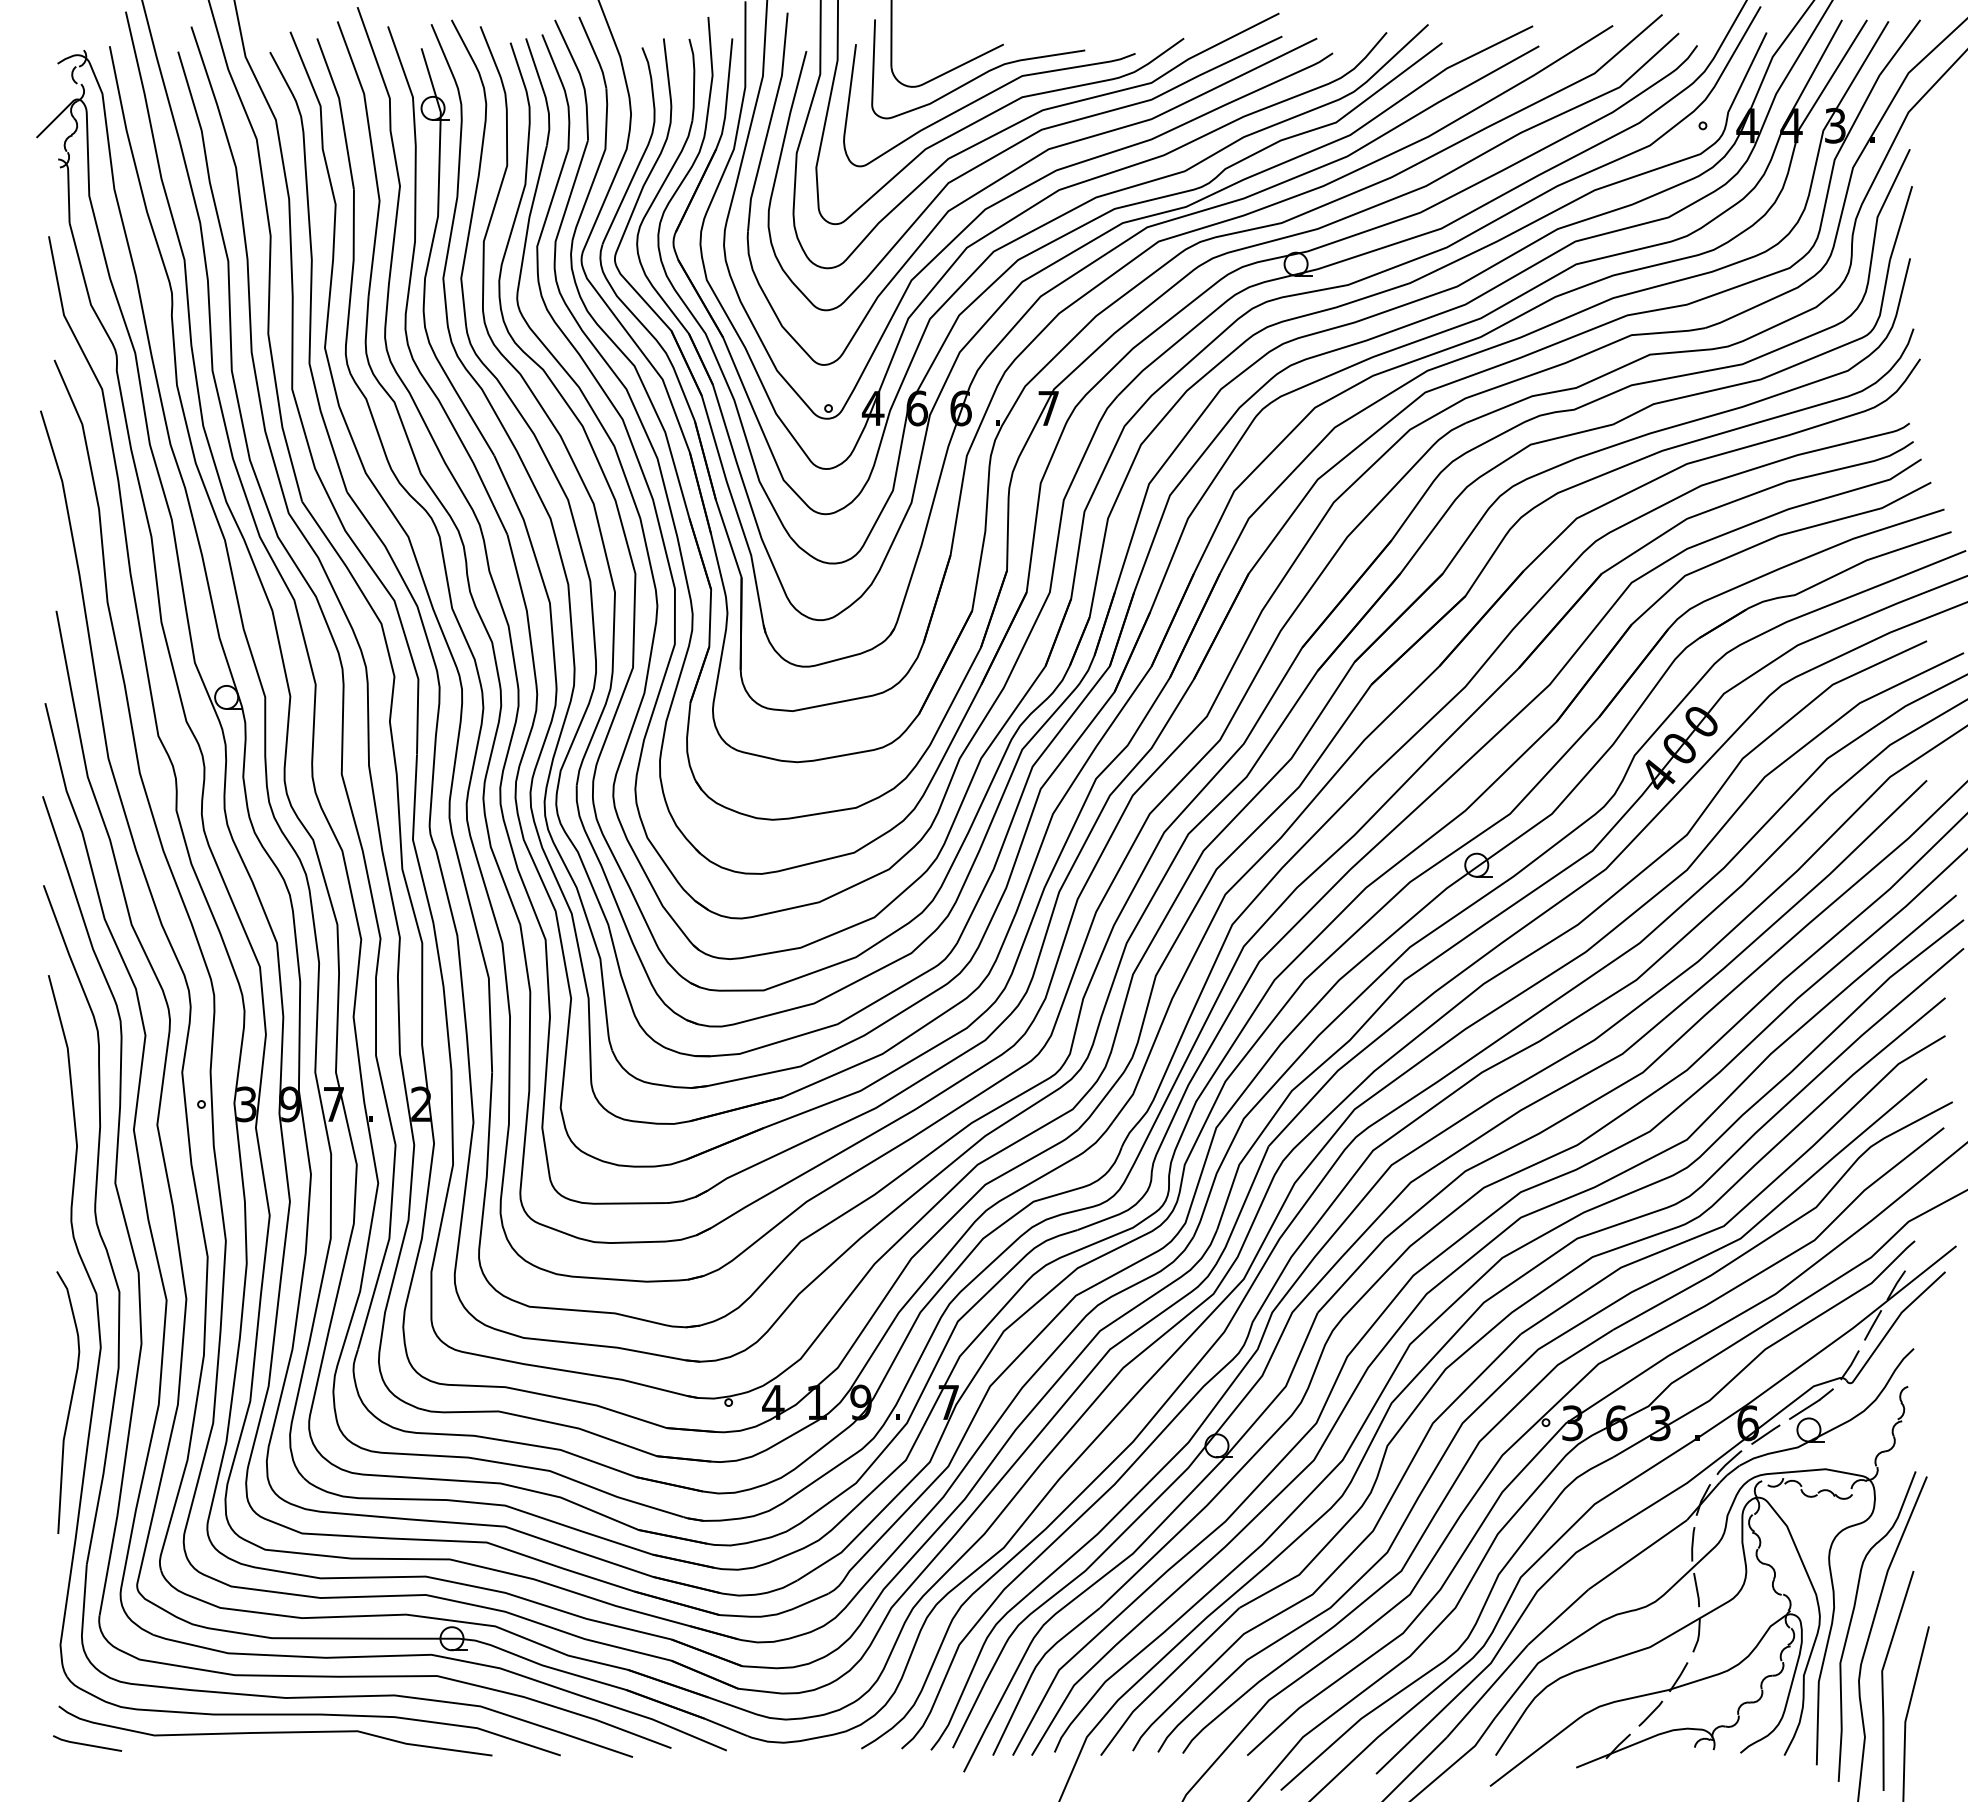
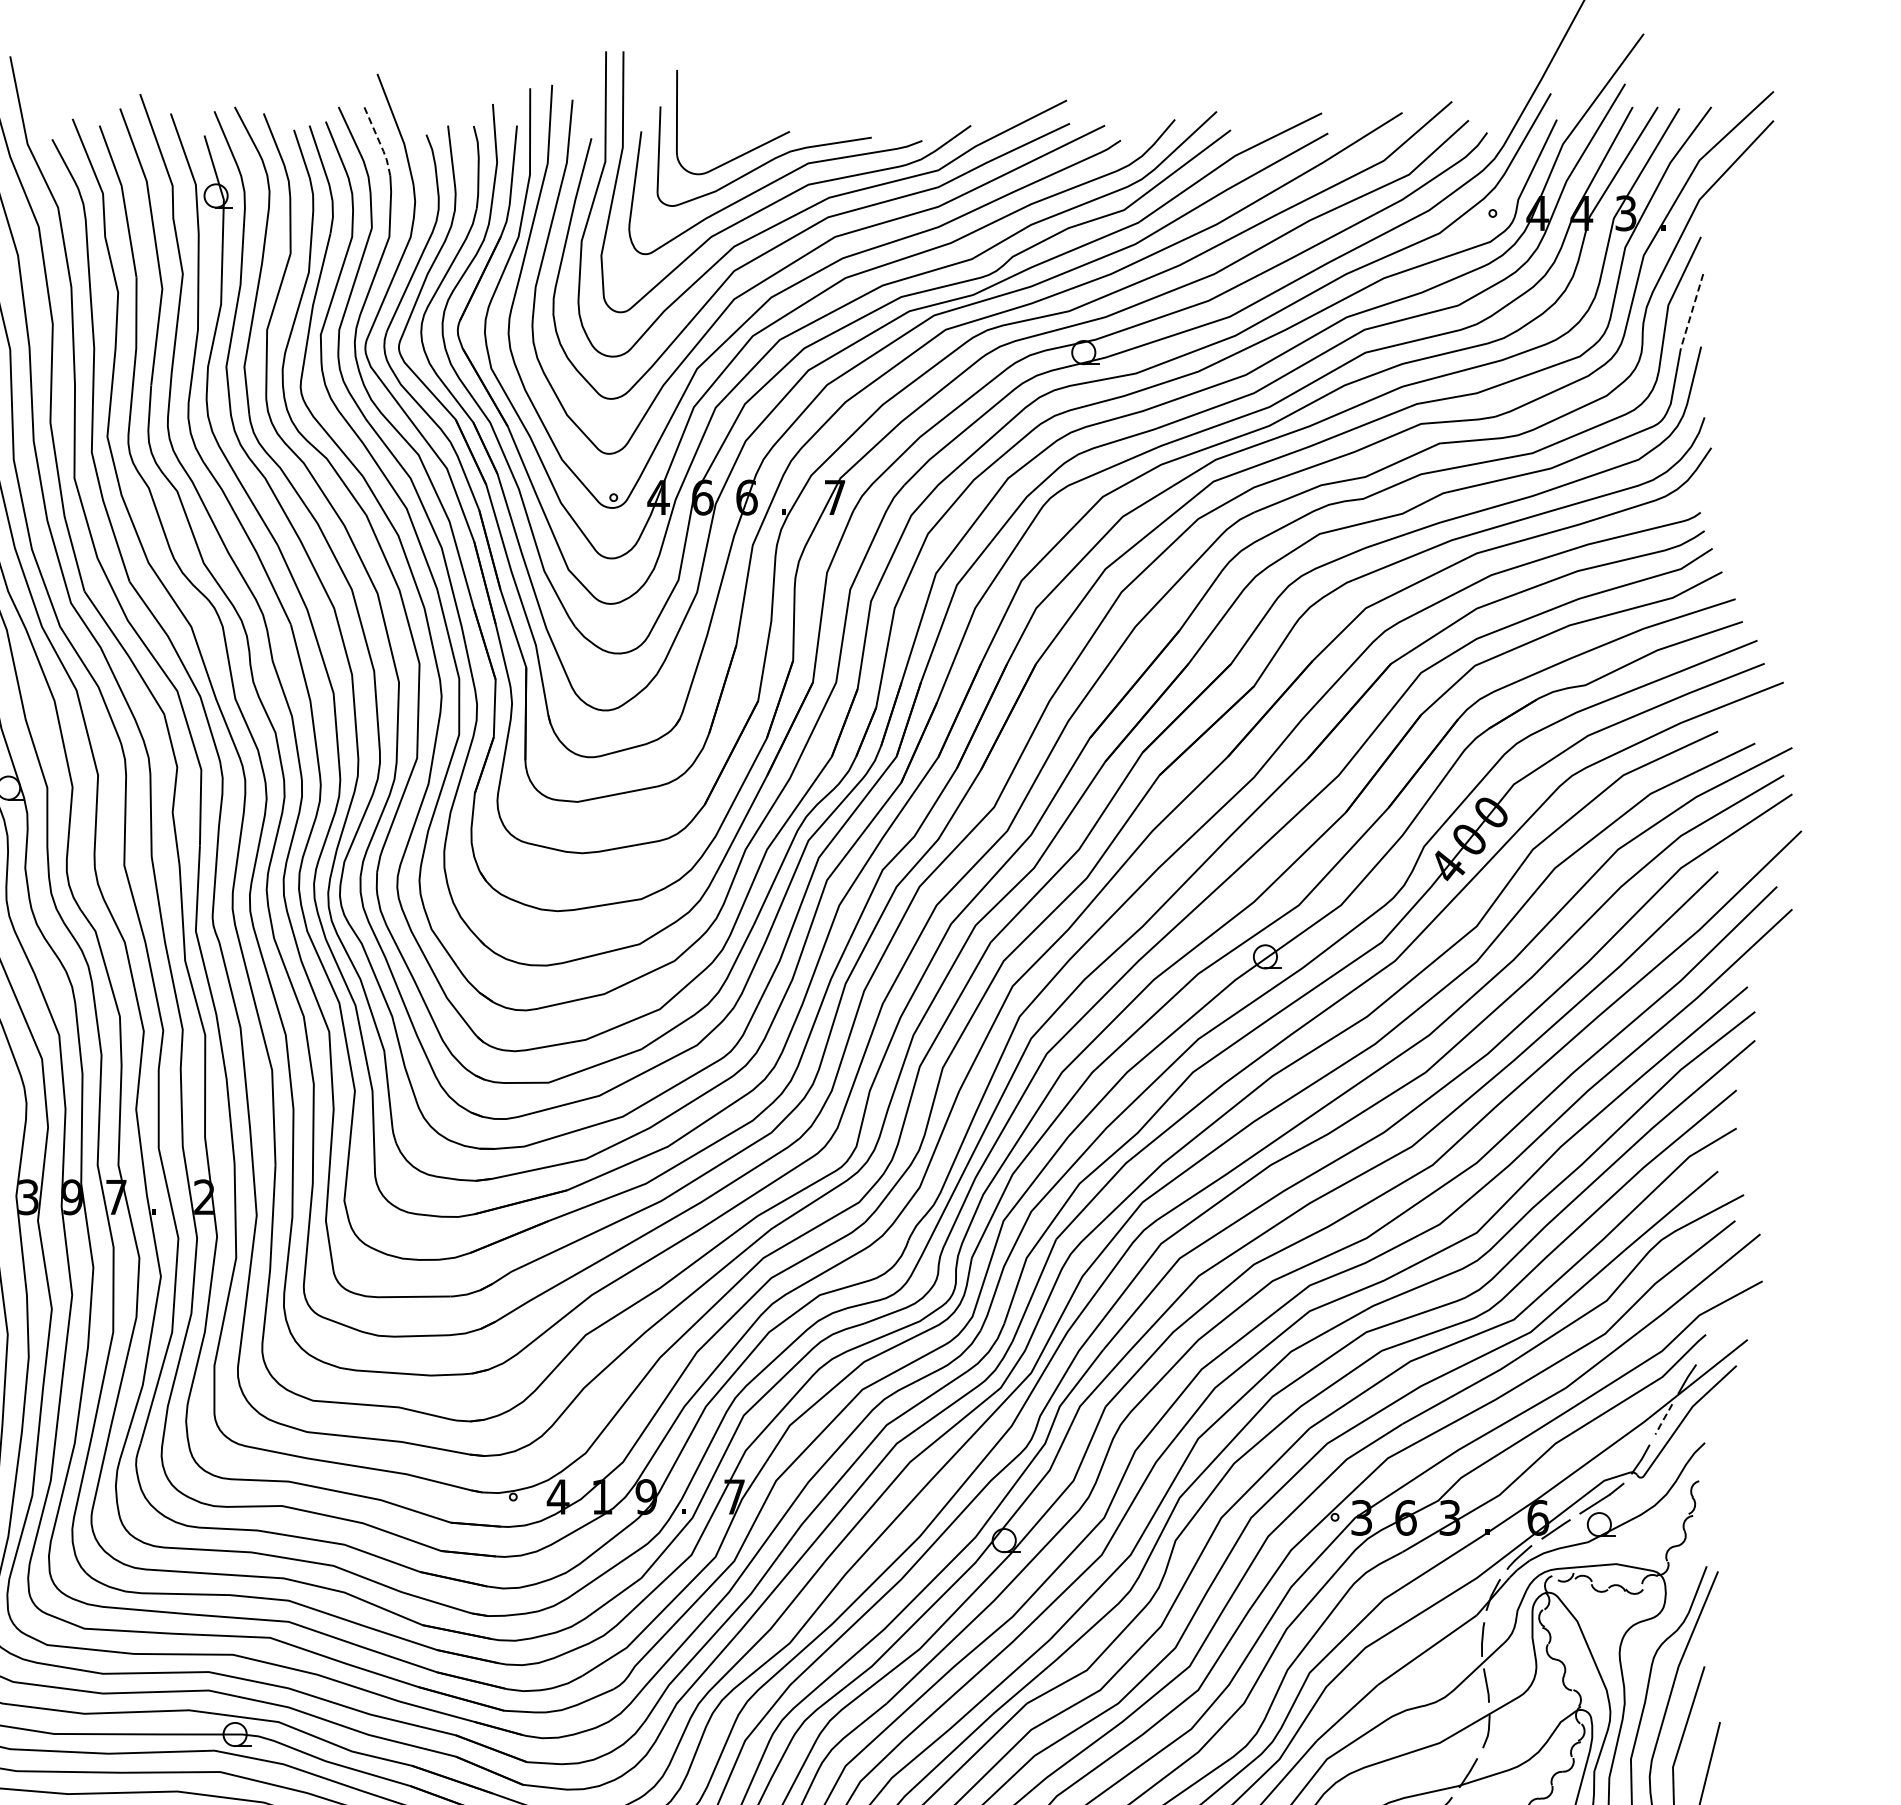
line: (594, 53) -> (378, 140), solid -> dashed
line: (1901, 223) -> (1692, 311), solid -> dashed
line: (1872, 1325) -> (1663, 1419), solid -> dashed

